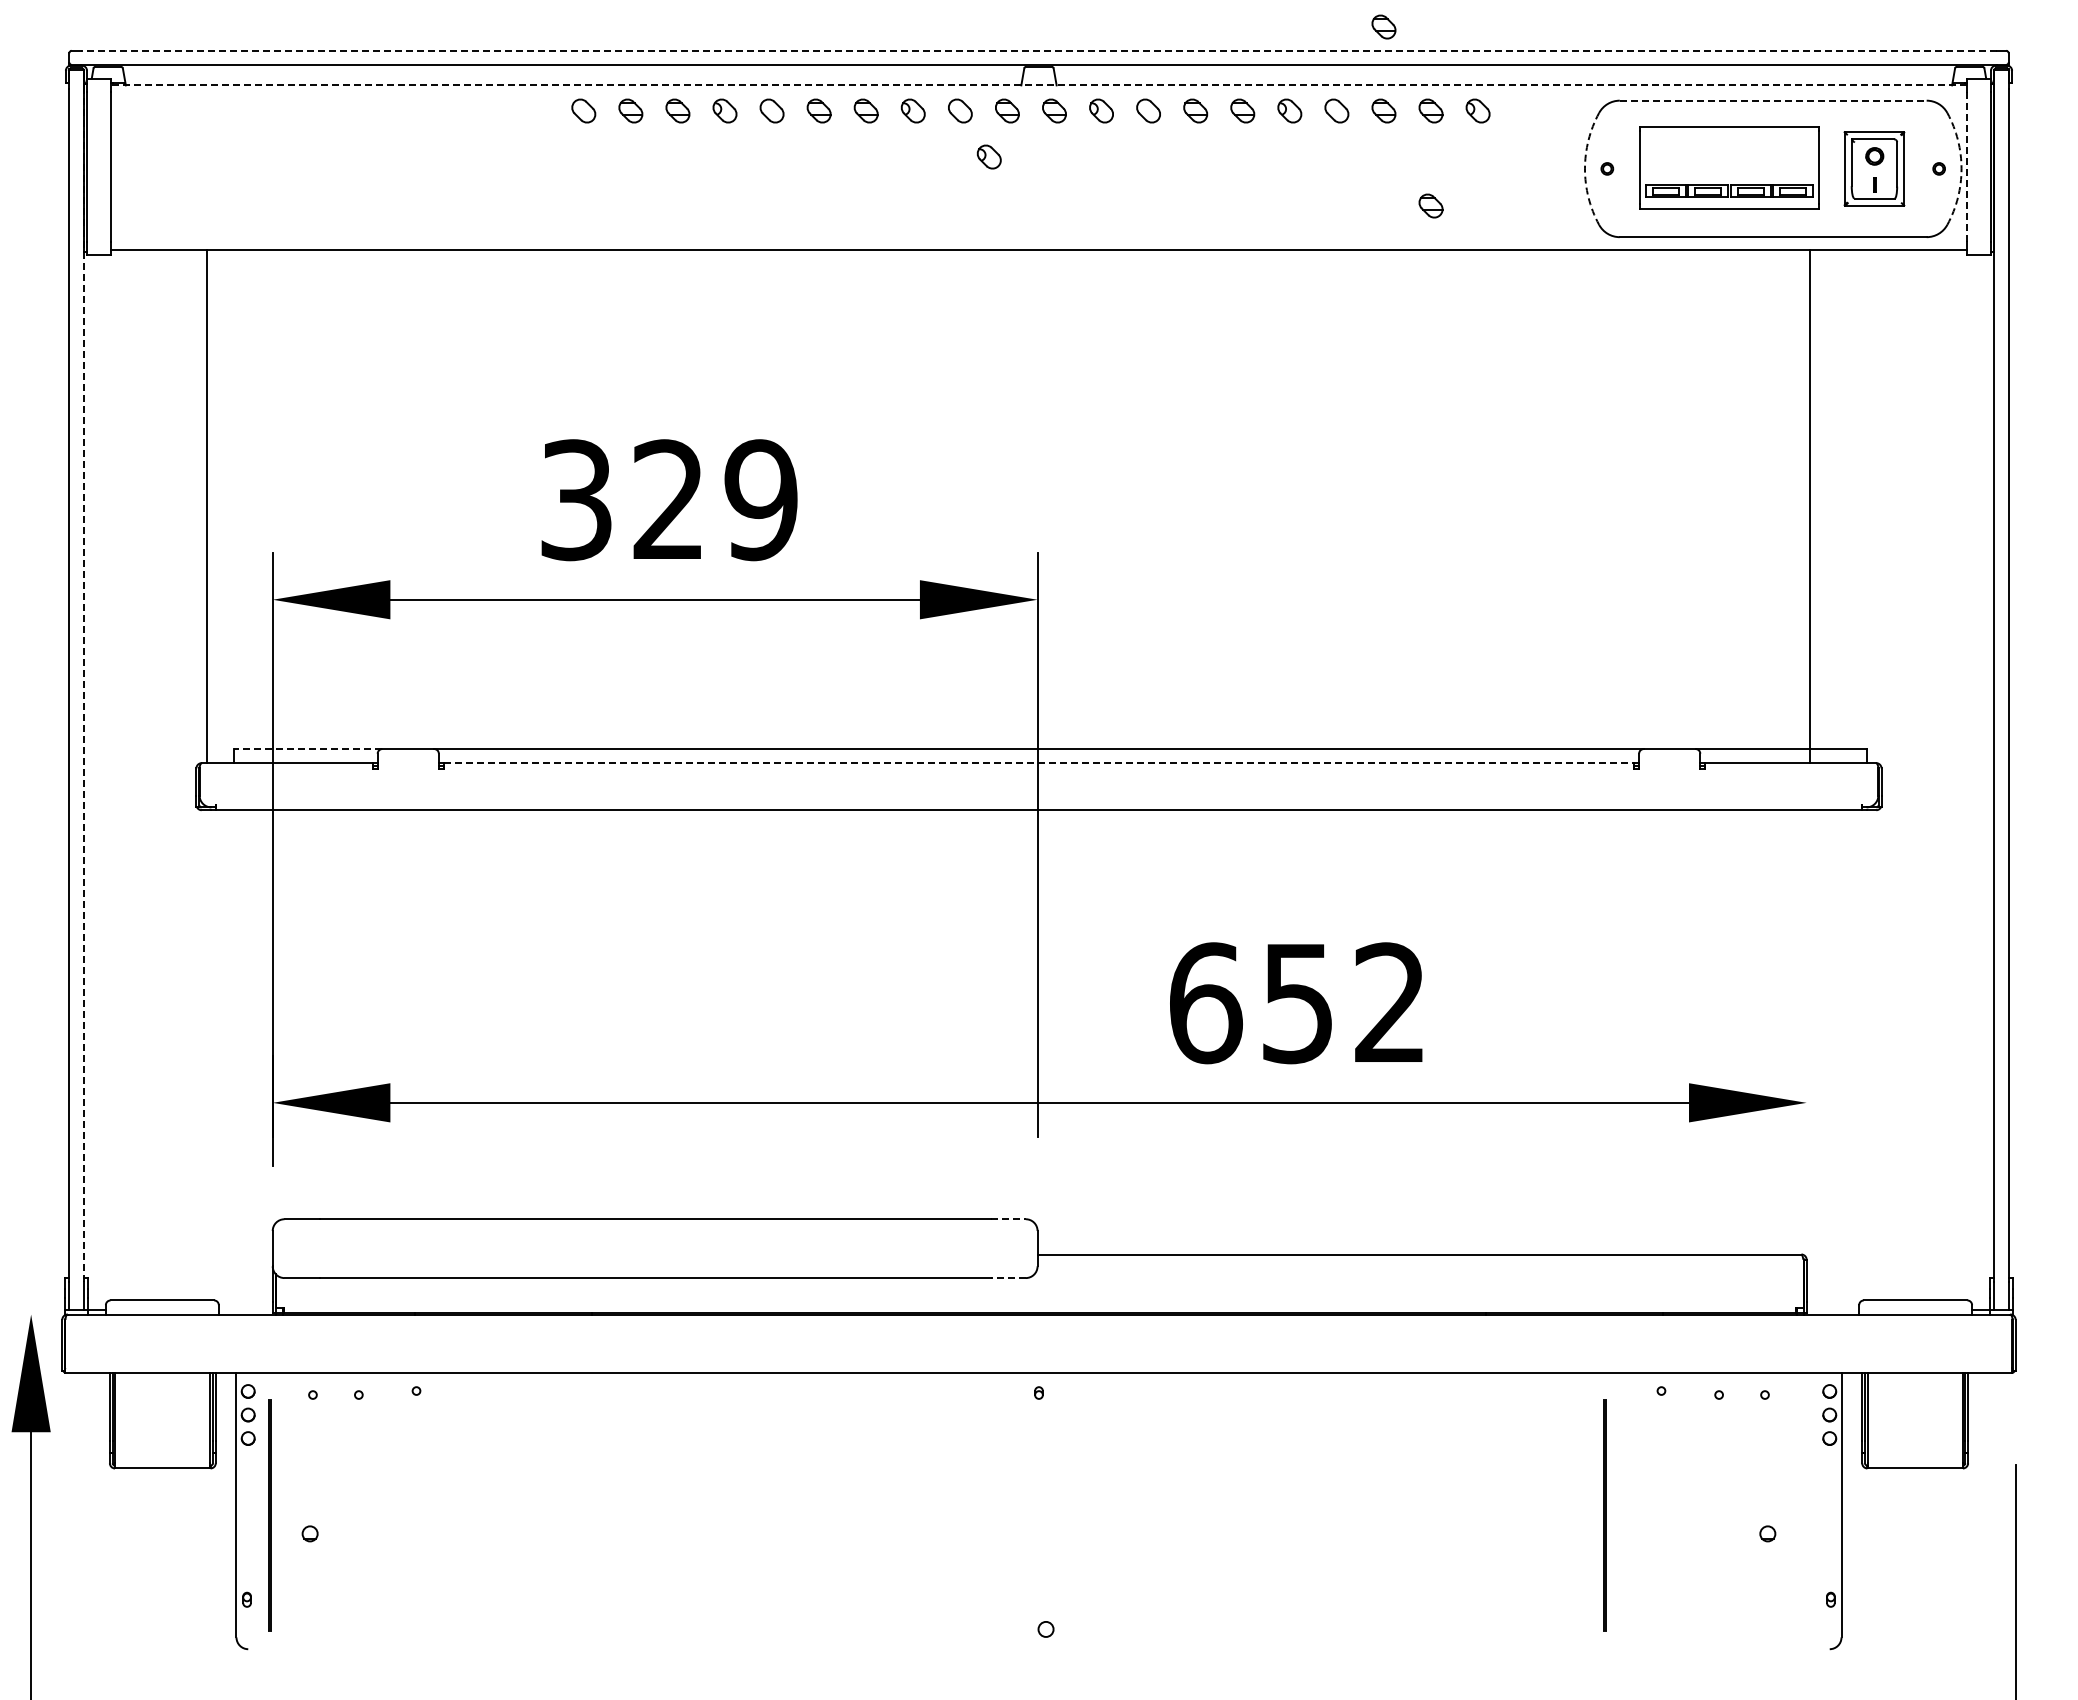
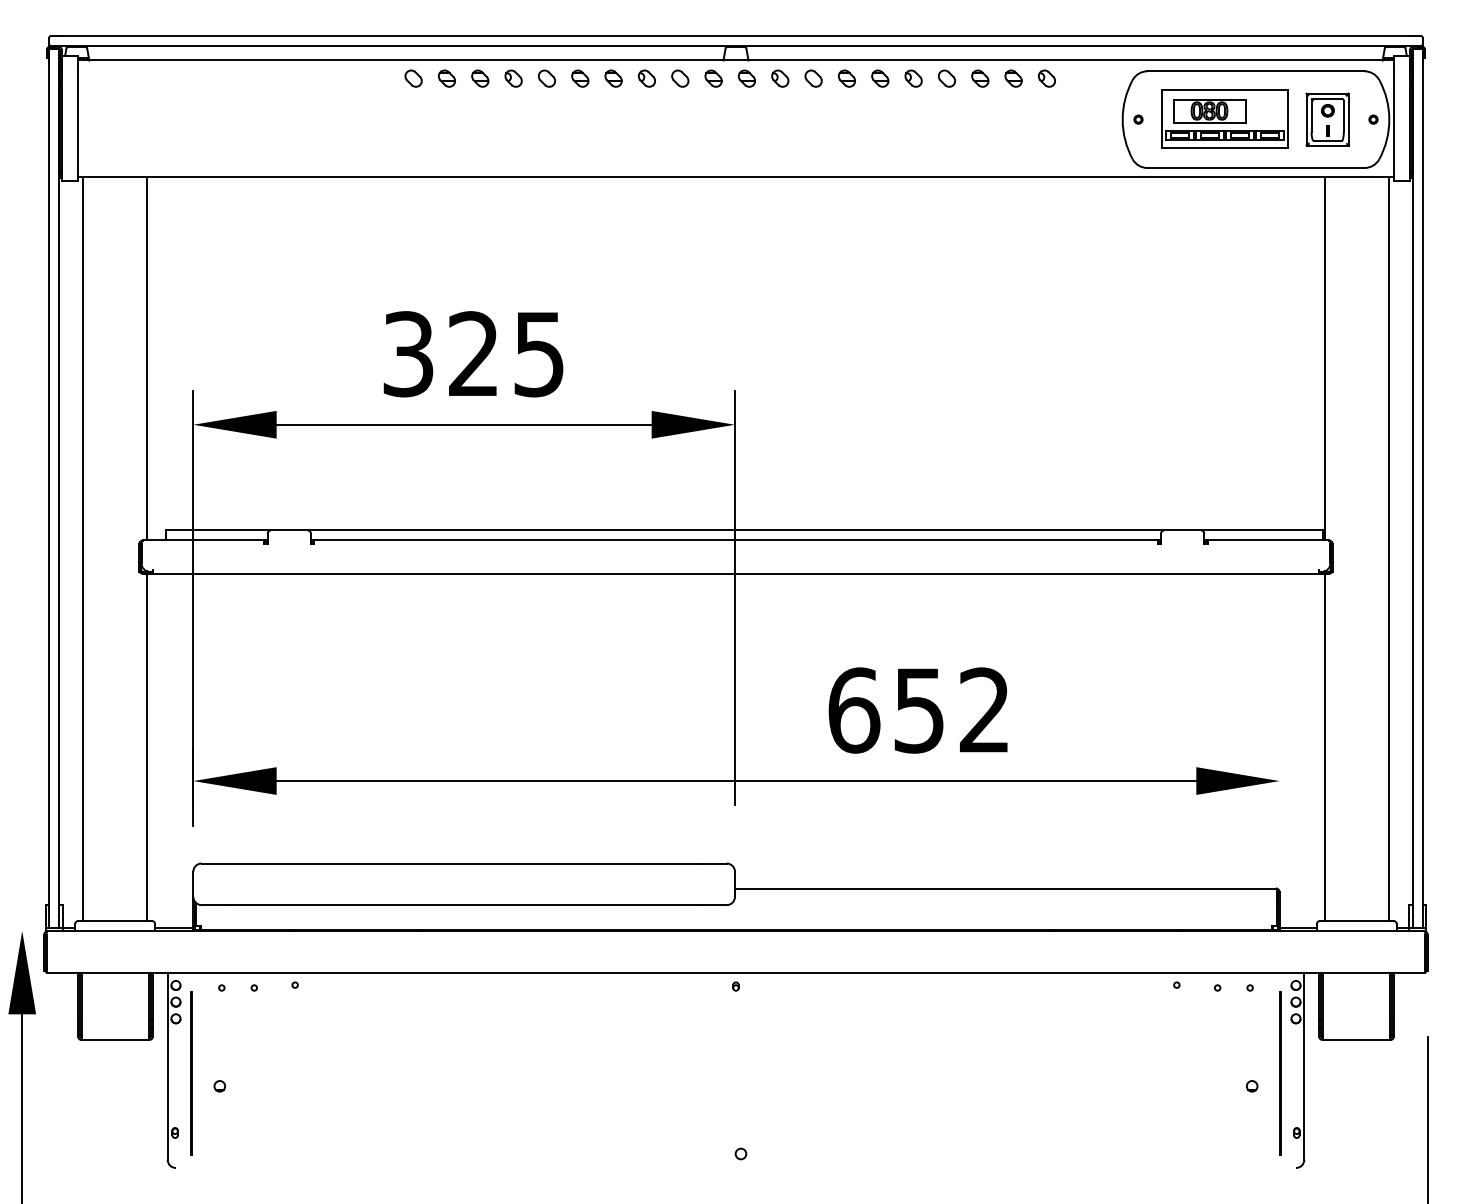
part: (1383, 26) -> (979, 18), removed
line: (1039, 50) -> (736, 35), dashed -> solid
line: (1038, 85) -> (735, 60), dashed -> solid
line: (1773, 100) -> (1256, 71), dashed -> solid
part: (988, 156) -> (700, 110), removed
part: (1708, 157) -> (1210, 111), added
line: (1967, 167) -> (1393, 118), dashed -> solid
arc: (1584, 168) -> (1122, 119), dashed -> solid
arc: (1961, 168) -> (1389, 119), dashed -> solid
part: (1430, 205) -> (1013, 145), removed
text: (760, 500) -> (538, 354), 329 -> 325
line: (1809, 506) -> (1324, 358), moved
line: (83, 685) -> (59, 485), dashed -> solid
line: (307, 749) -> (217, 530), dashed -> solid
line: (1039, 763) -> (736, 540), dashed -> solid
line: (117, 775) -> (83, 549), added
line: (1960, 775) -> (1388, 549), added
line: (207, 1055) -> (147, 747), added
line: (1870, 1055) -> (1324, 747), added
line: (1008, 1219) -> (714, 863), dashed -> solid
line: (1008, 1278) -> (714, 905), dashed -> solid
line: (245, 1309) -> (174, 927), added
line: (1832, 1309) -> (1297, 927), added
line: (1604, 1515) -> (1280, 1073), moved

